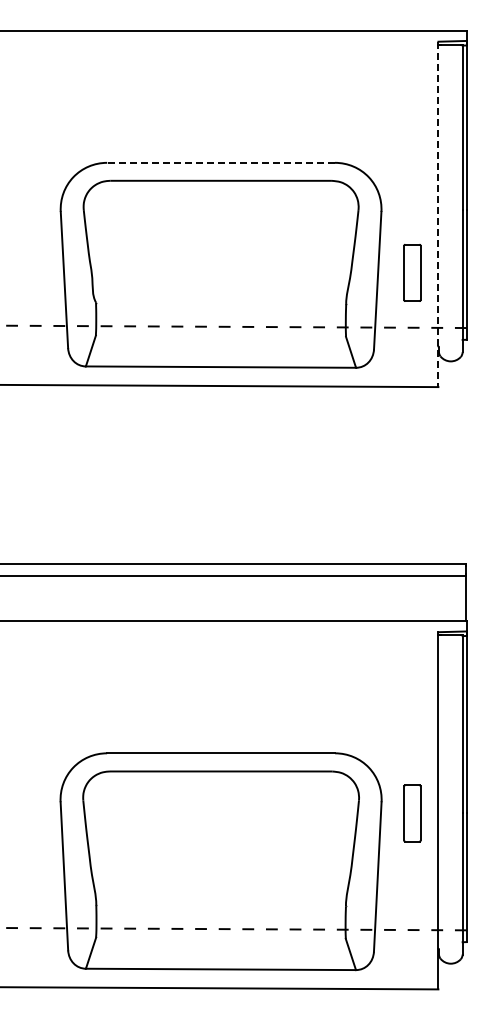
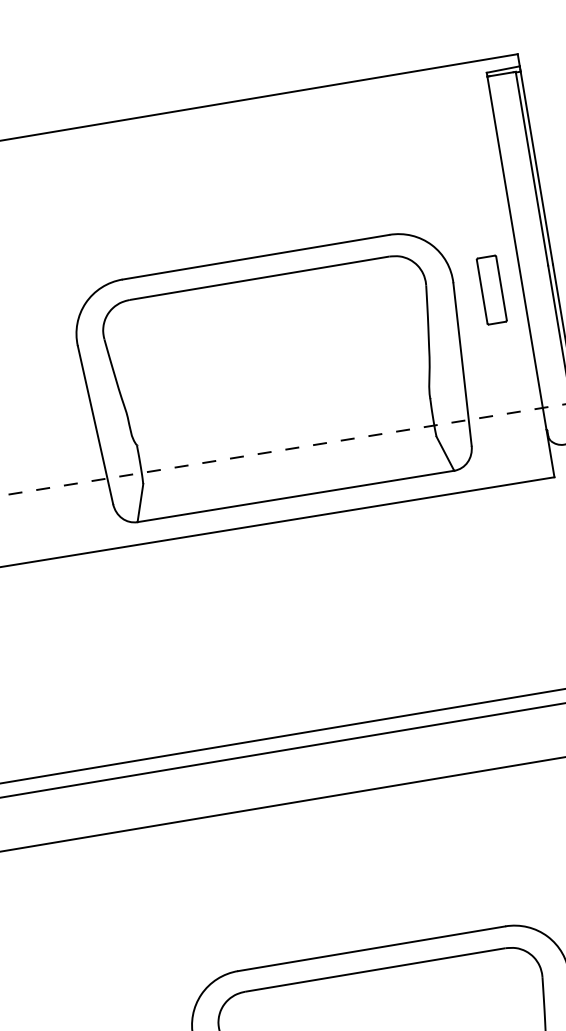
line: (221, 162) -> (256, 256), dashed -> solid
line: (438, 214) -> (520, 275), dashed -> solid
part: (412, 272) -> (491, 289), moved

